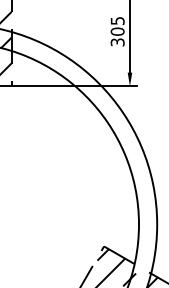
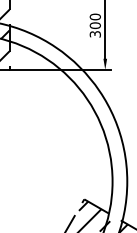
text: (116, 20) -> (94, 16), 305 -> 300

